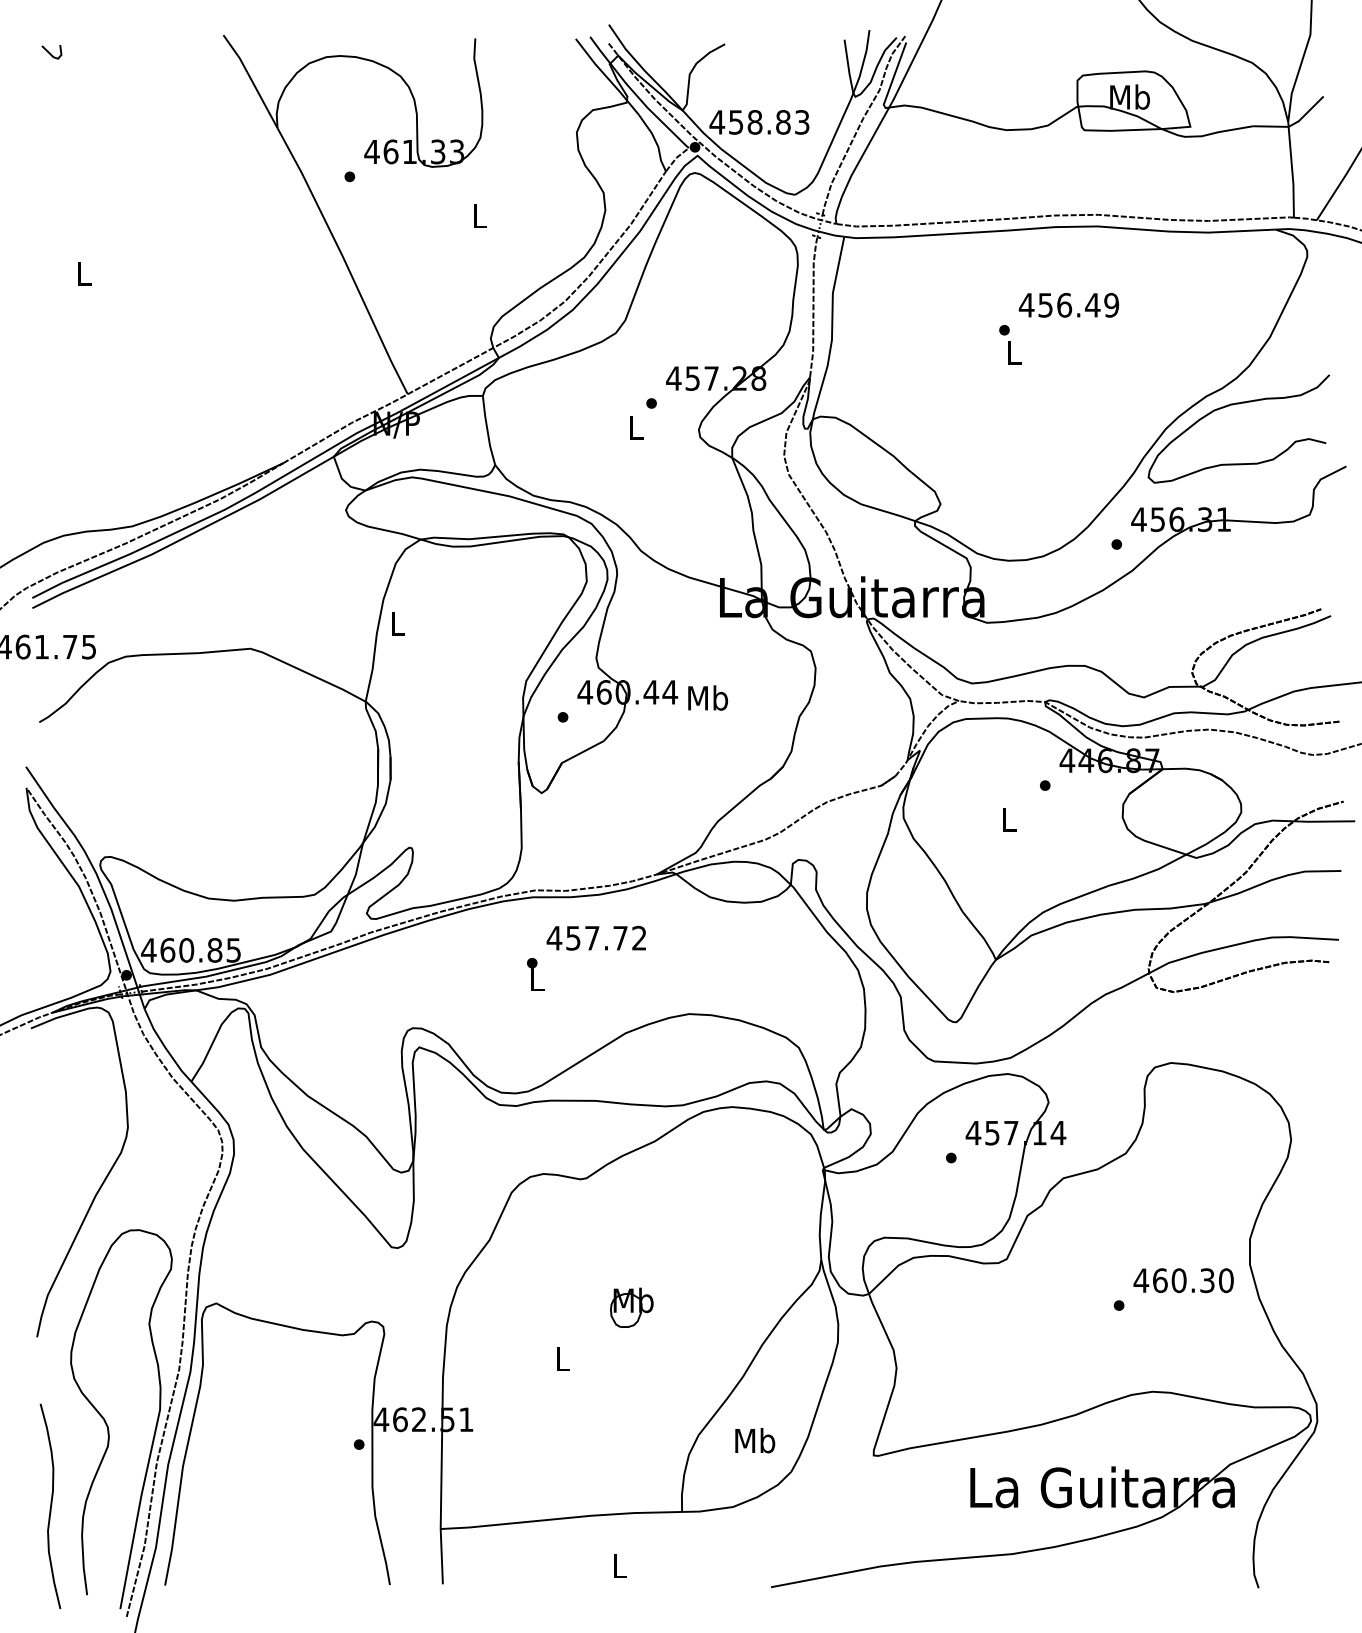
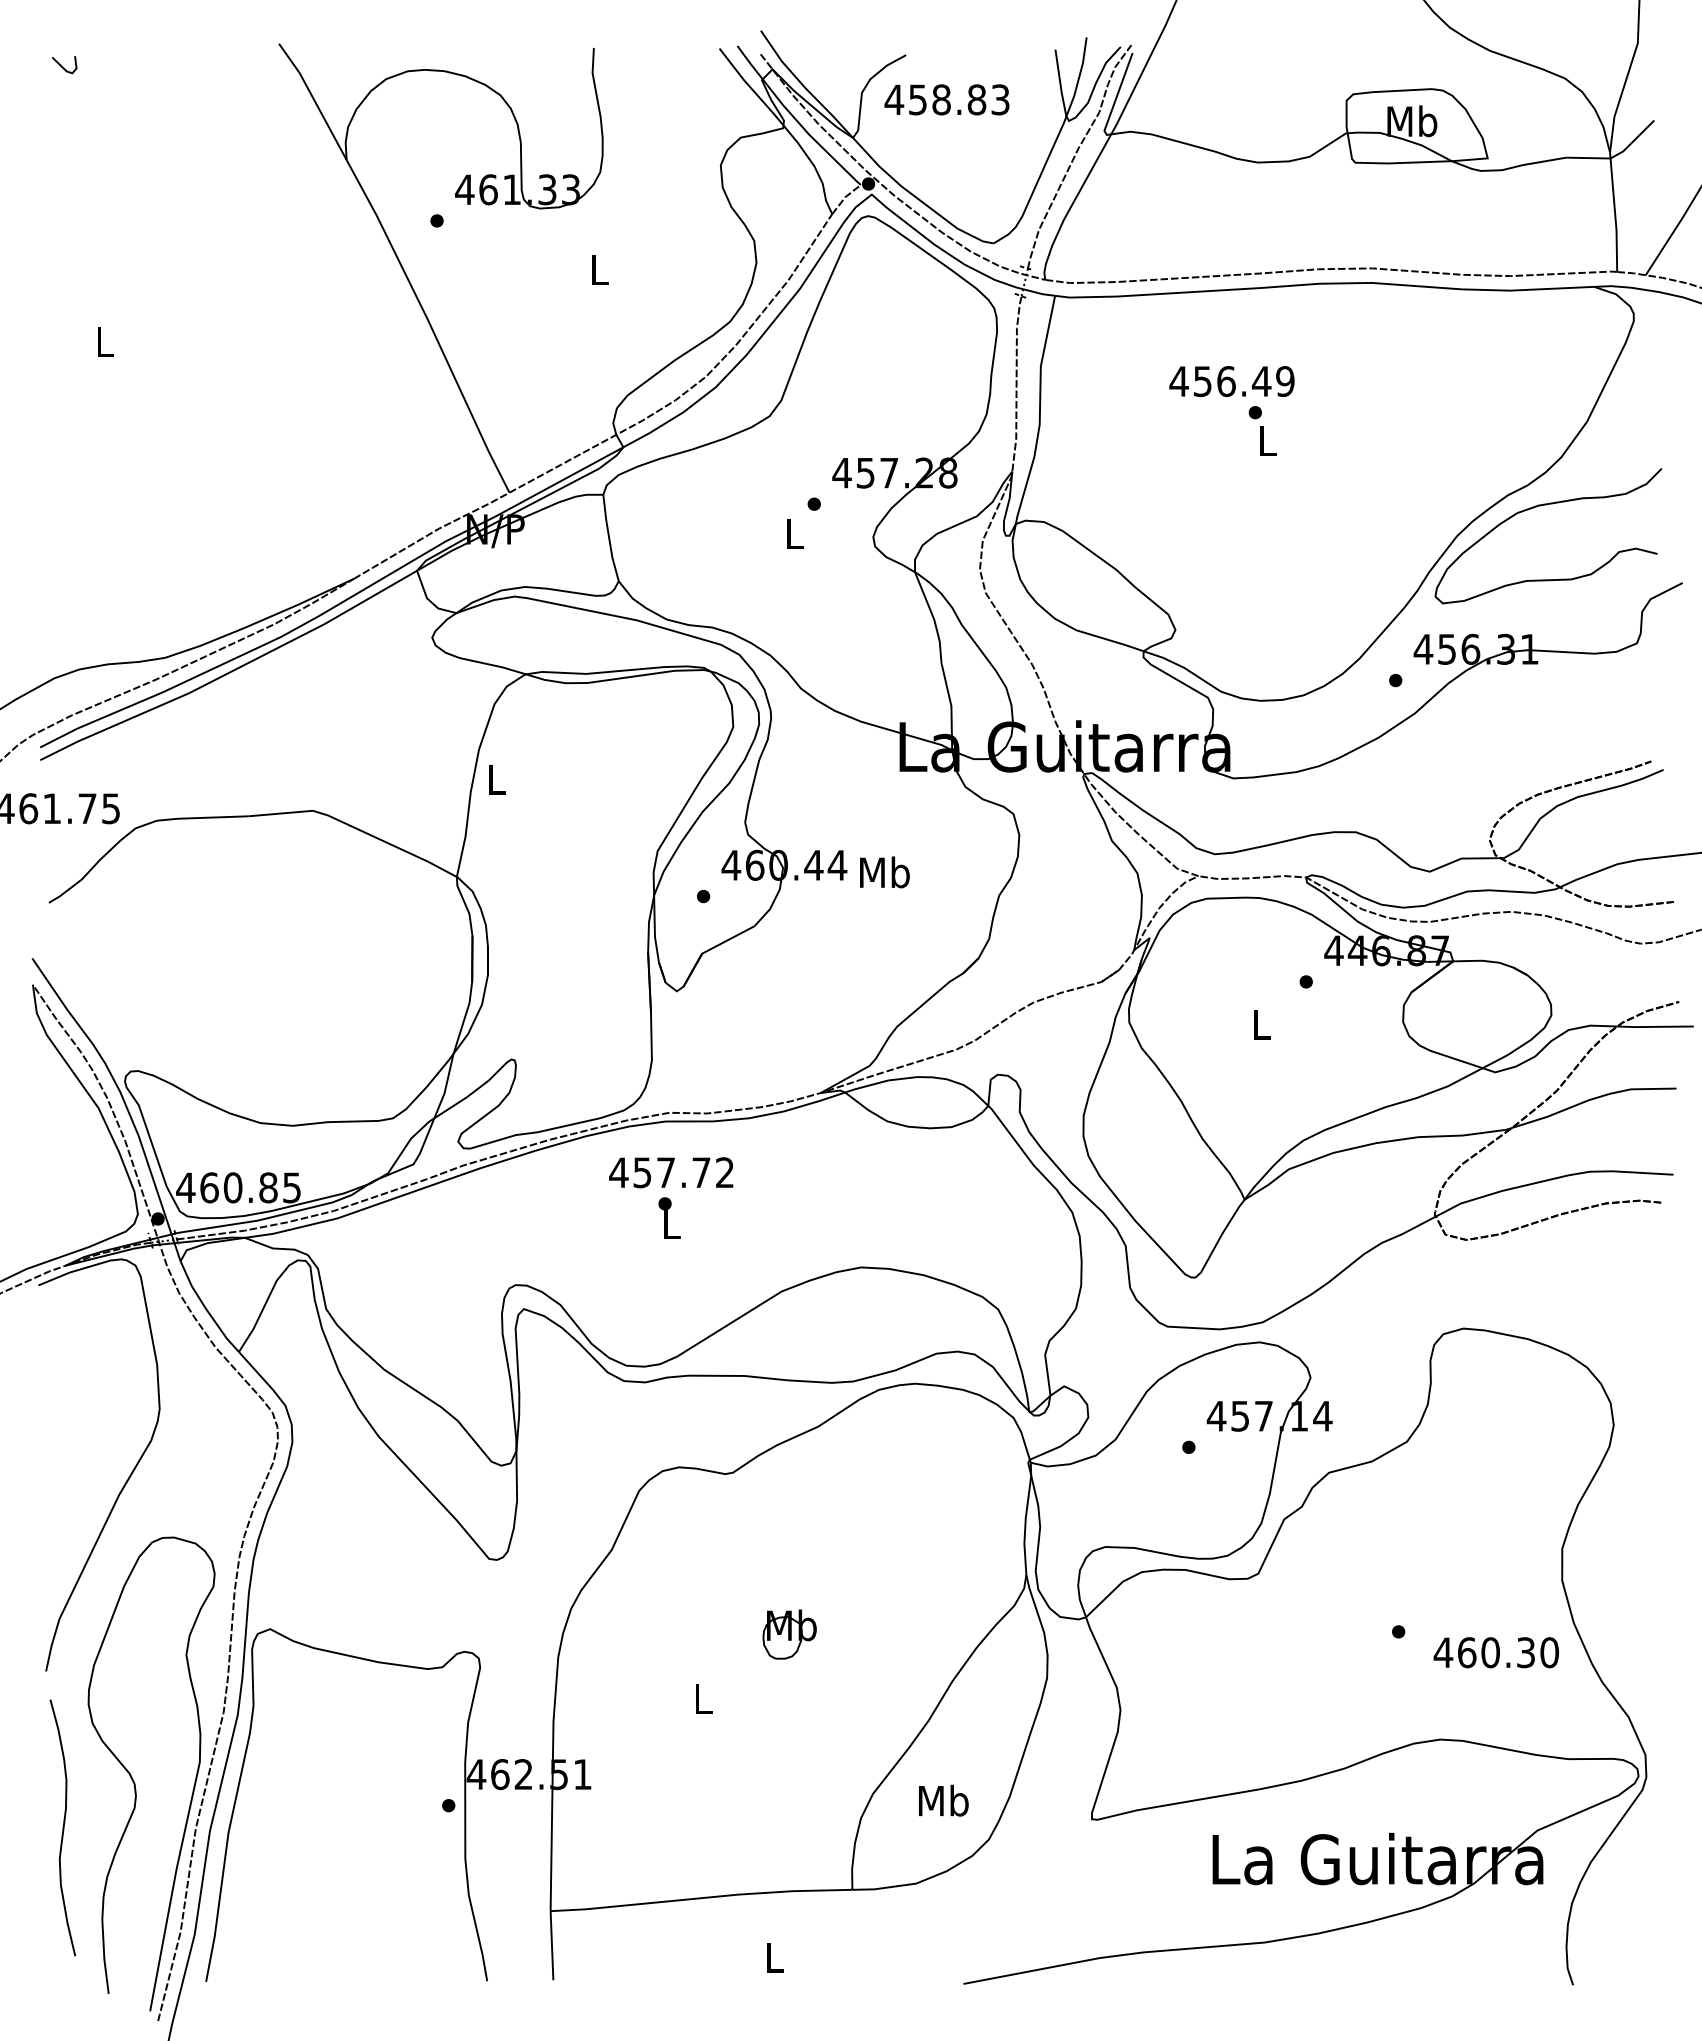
text: (759, 122) -> (946, 99), moved
text: (1068, 305) -> (1231, 381), moved
text: (596, 938) -> (671, 1172), moved
text: (1183, 1280) -> (1495, 1652), moved
curve: (50, 1506) -> (62, 1827), moved

